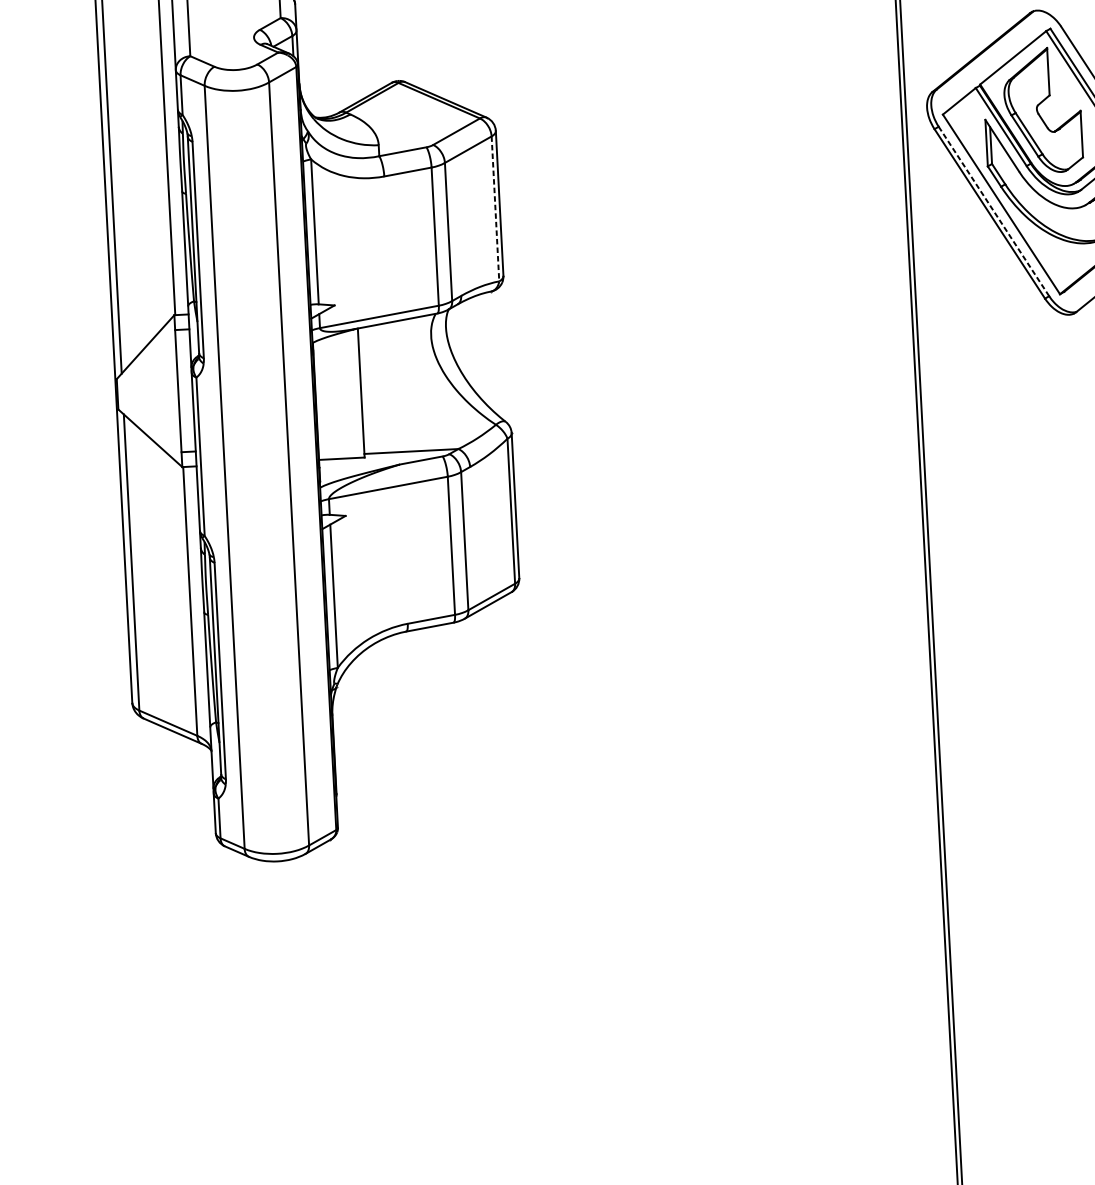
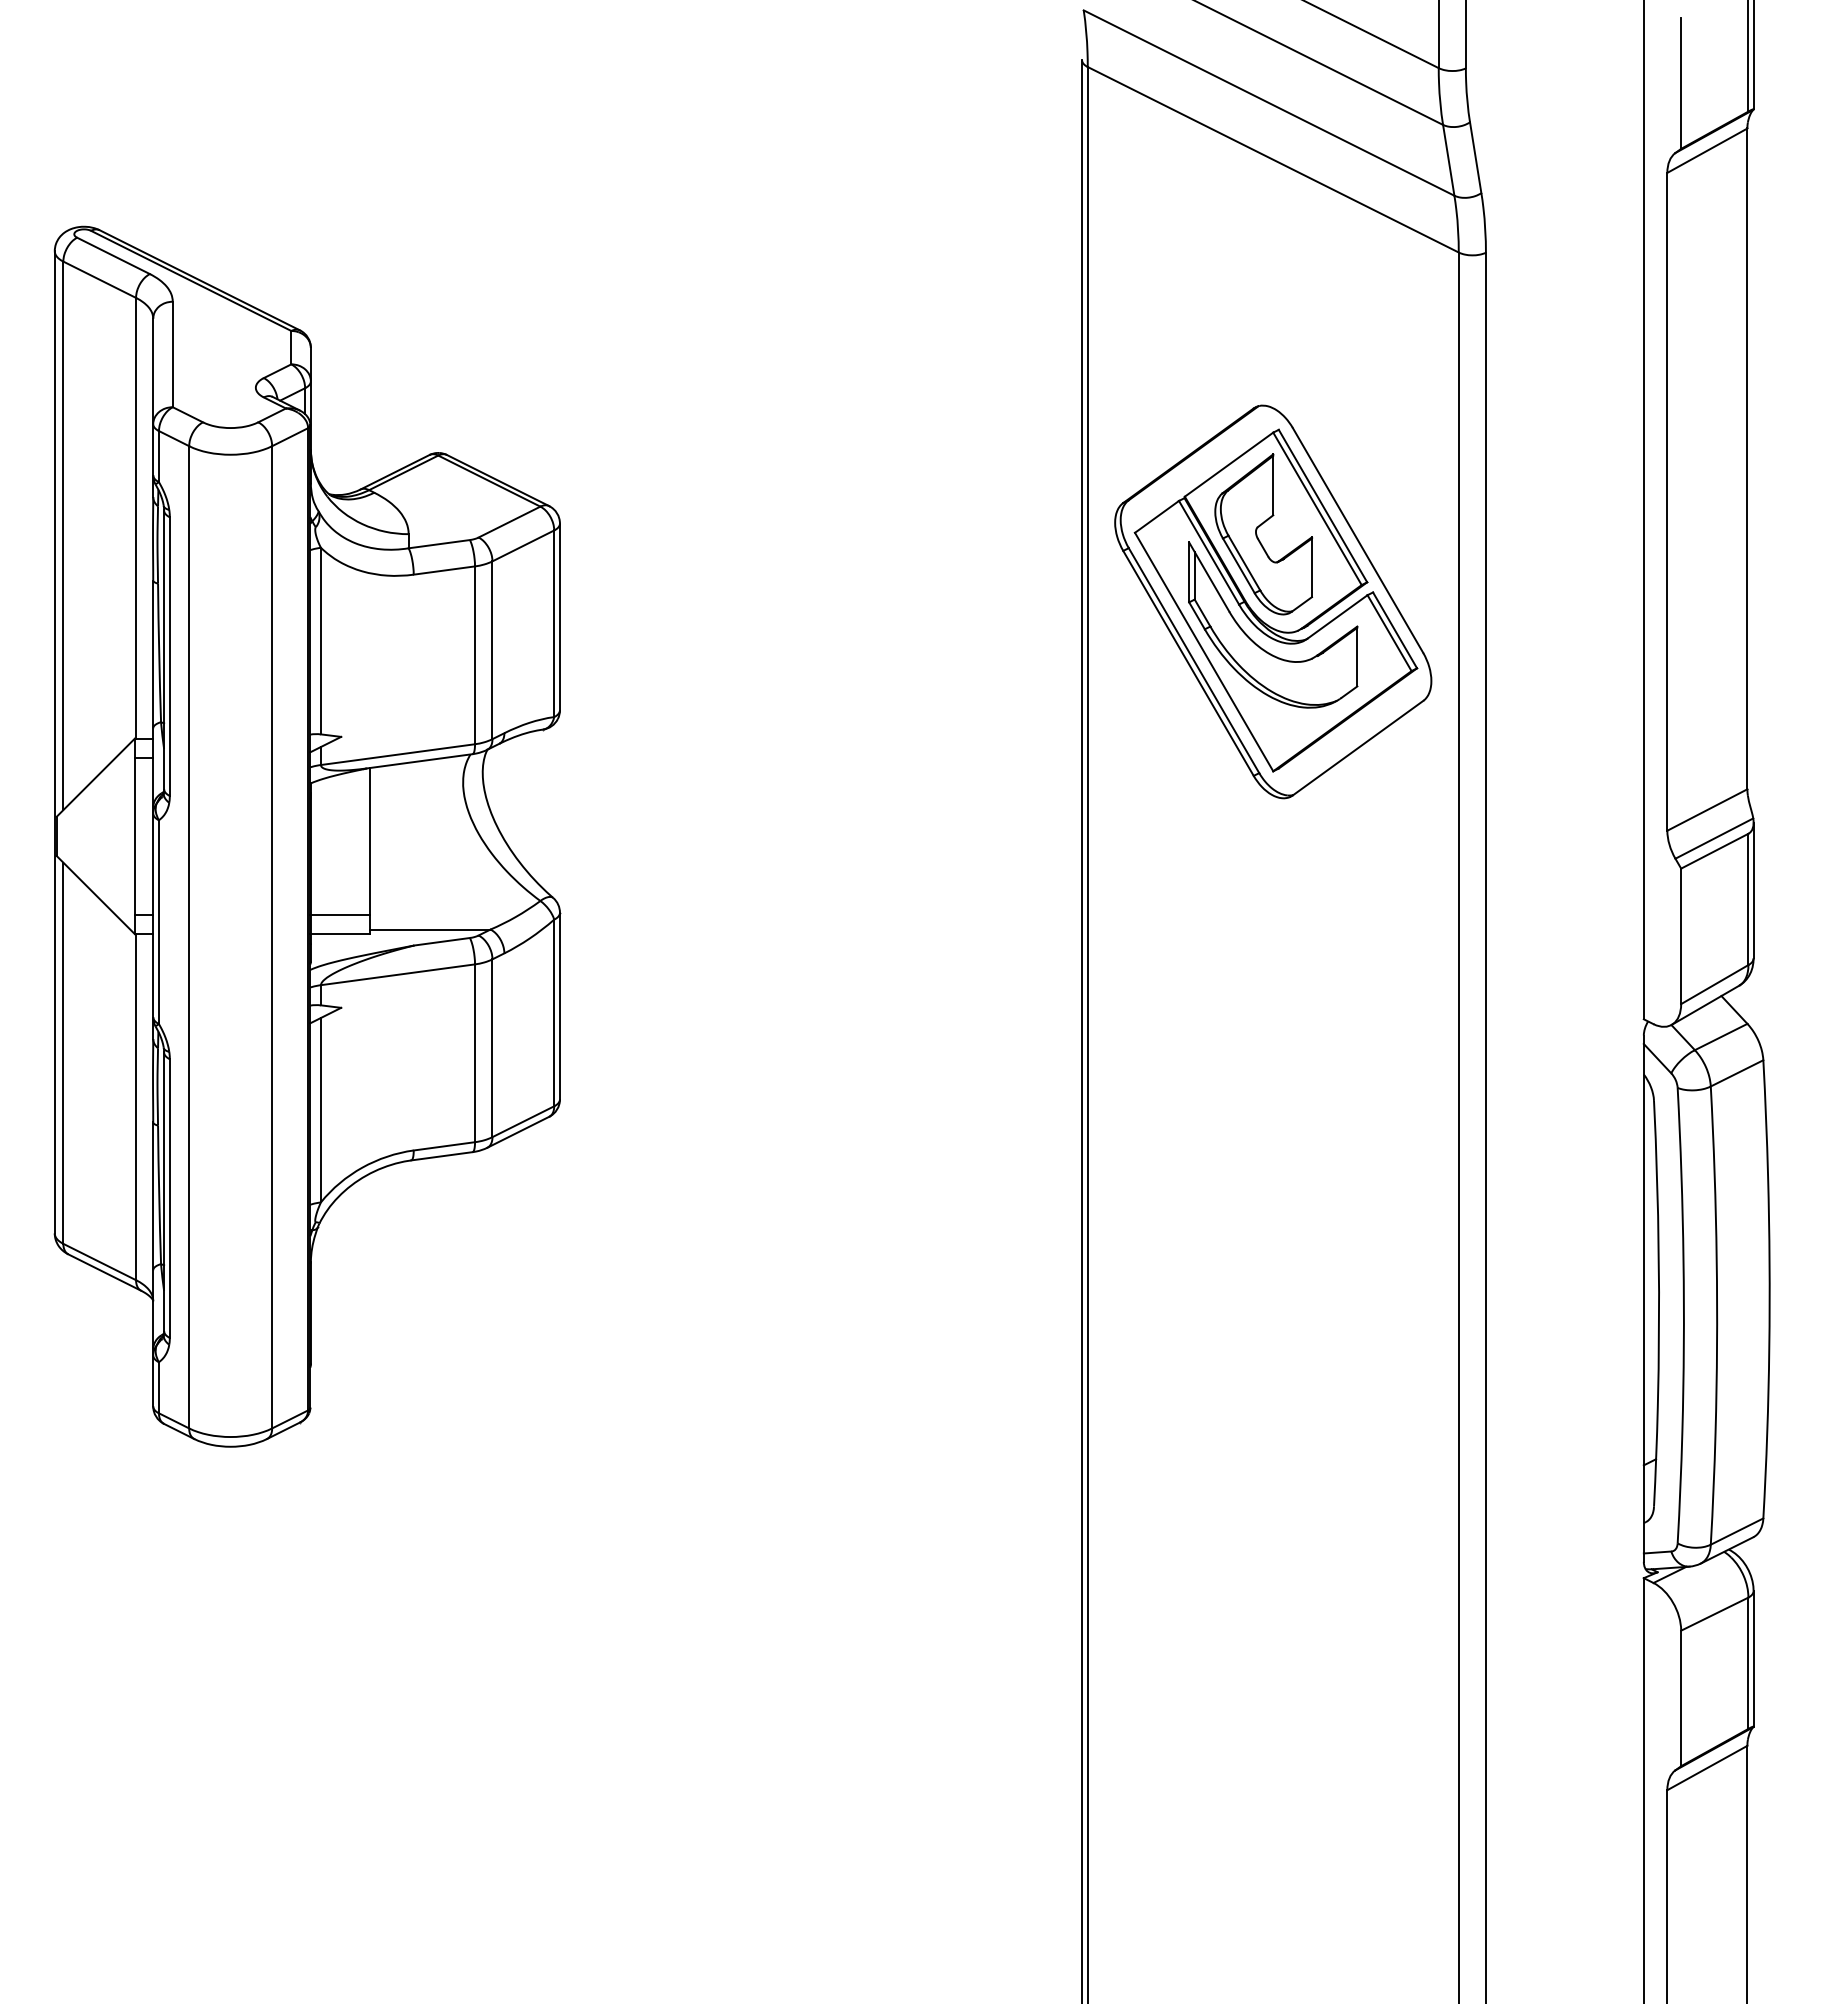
line: (495, 209) -> (554, 624), dashed -> solid
line: (994, 212) -> (1194, 661), dashed -> solid
line: (340, 444) -> (339, 915), added

